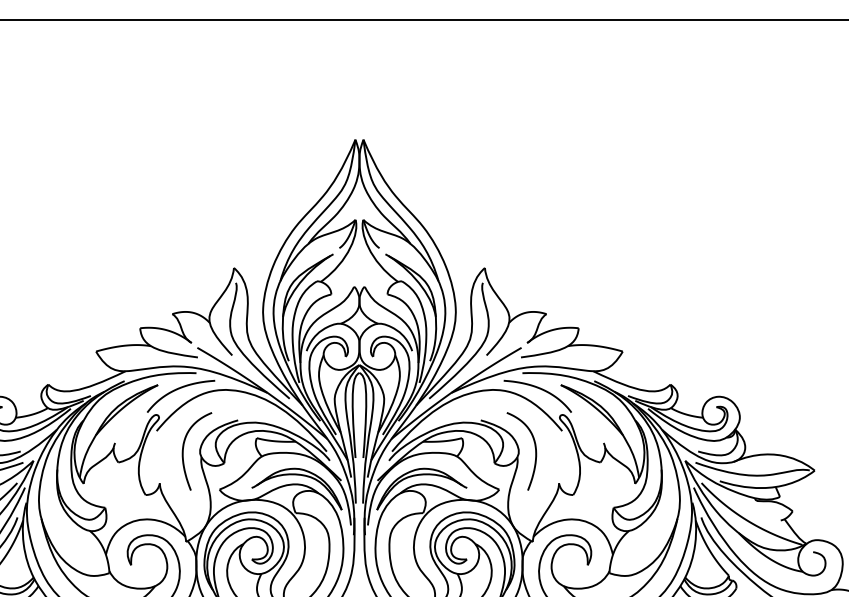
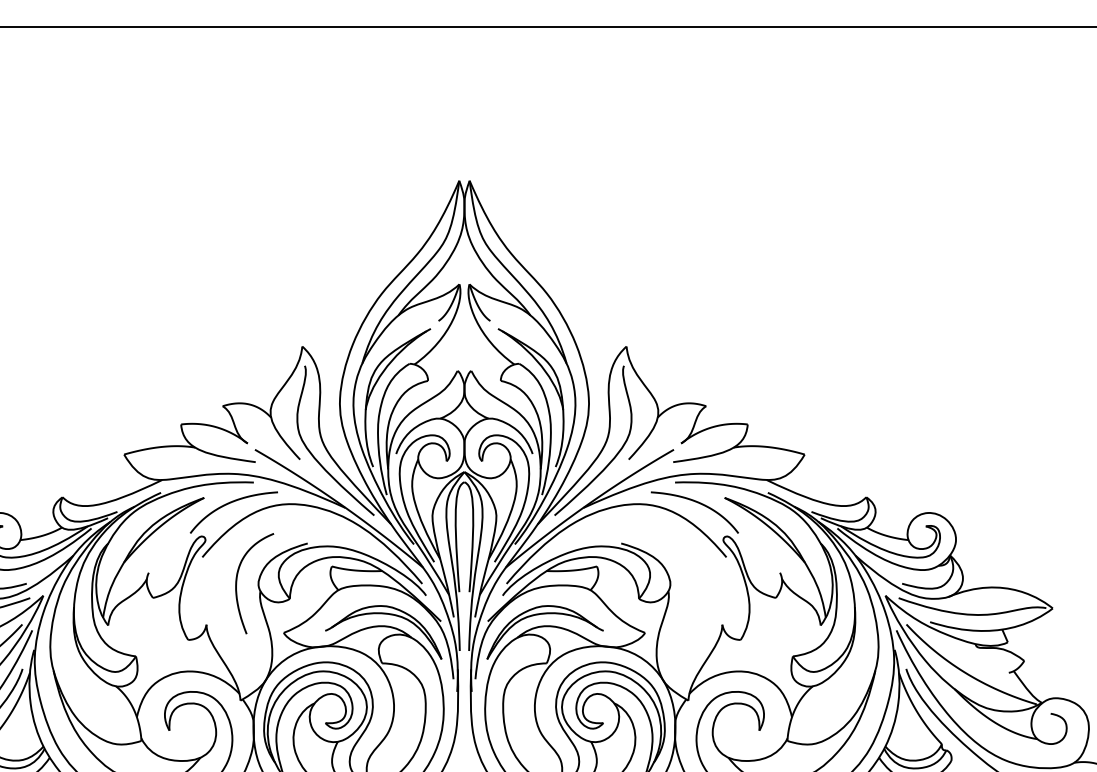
curve: (535, 451) -> (691, 583), removed

